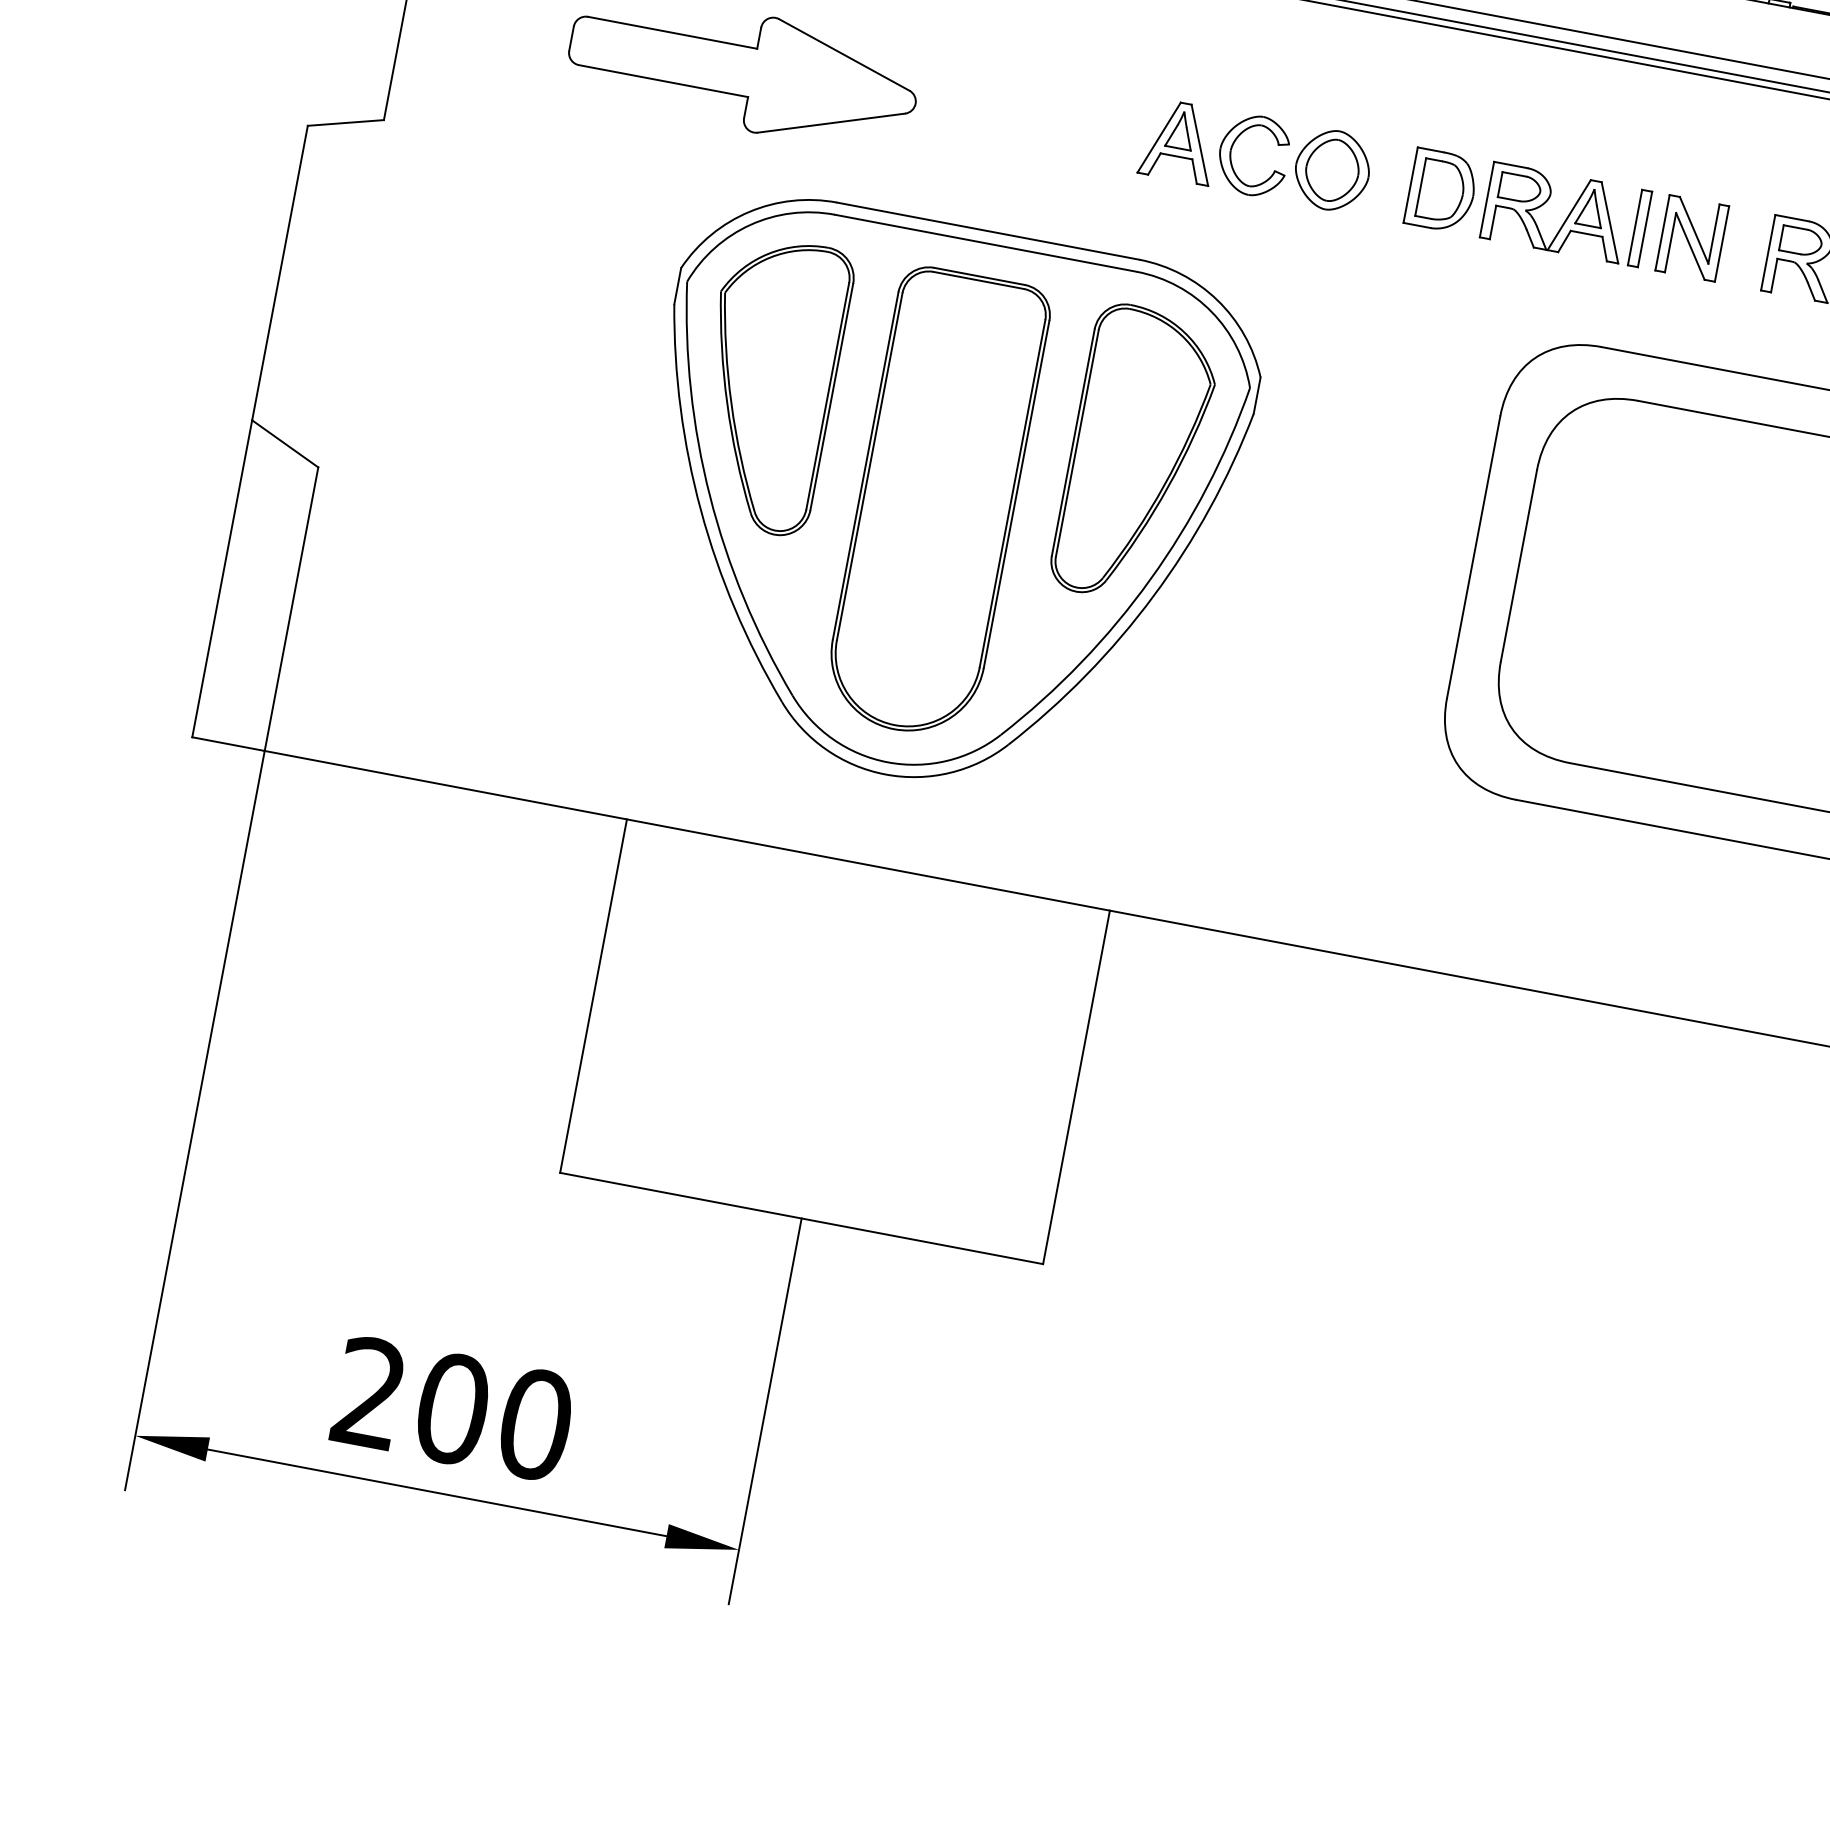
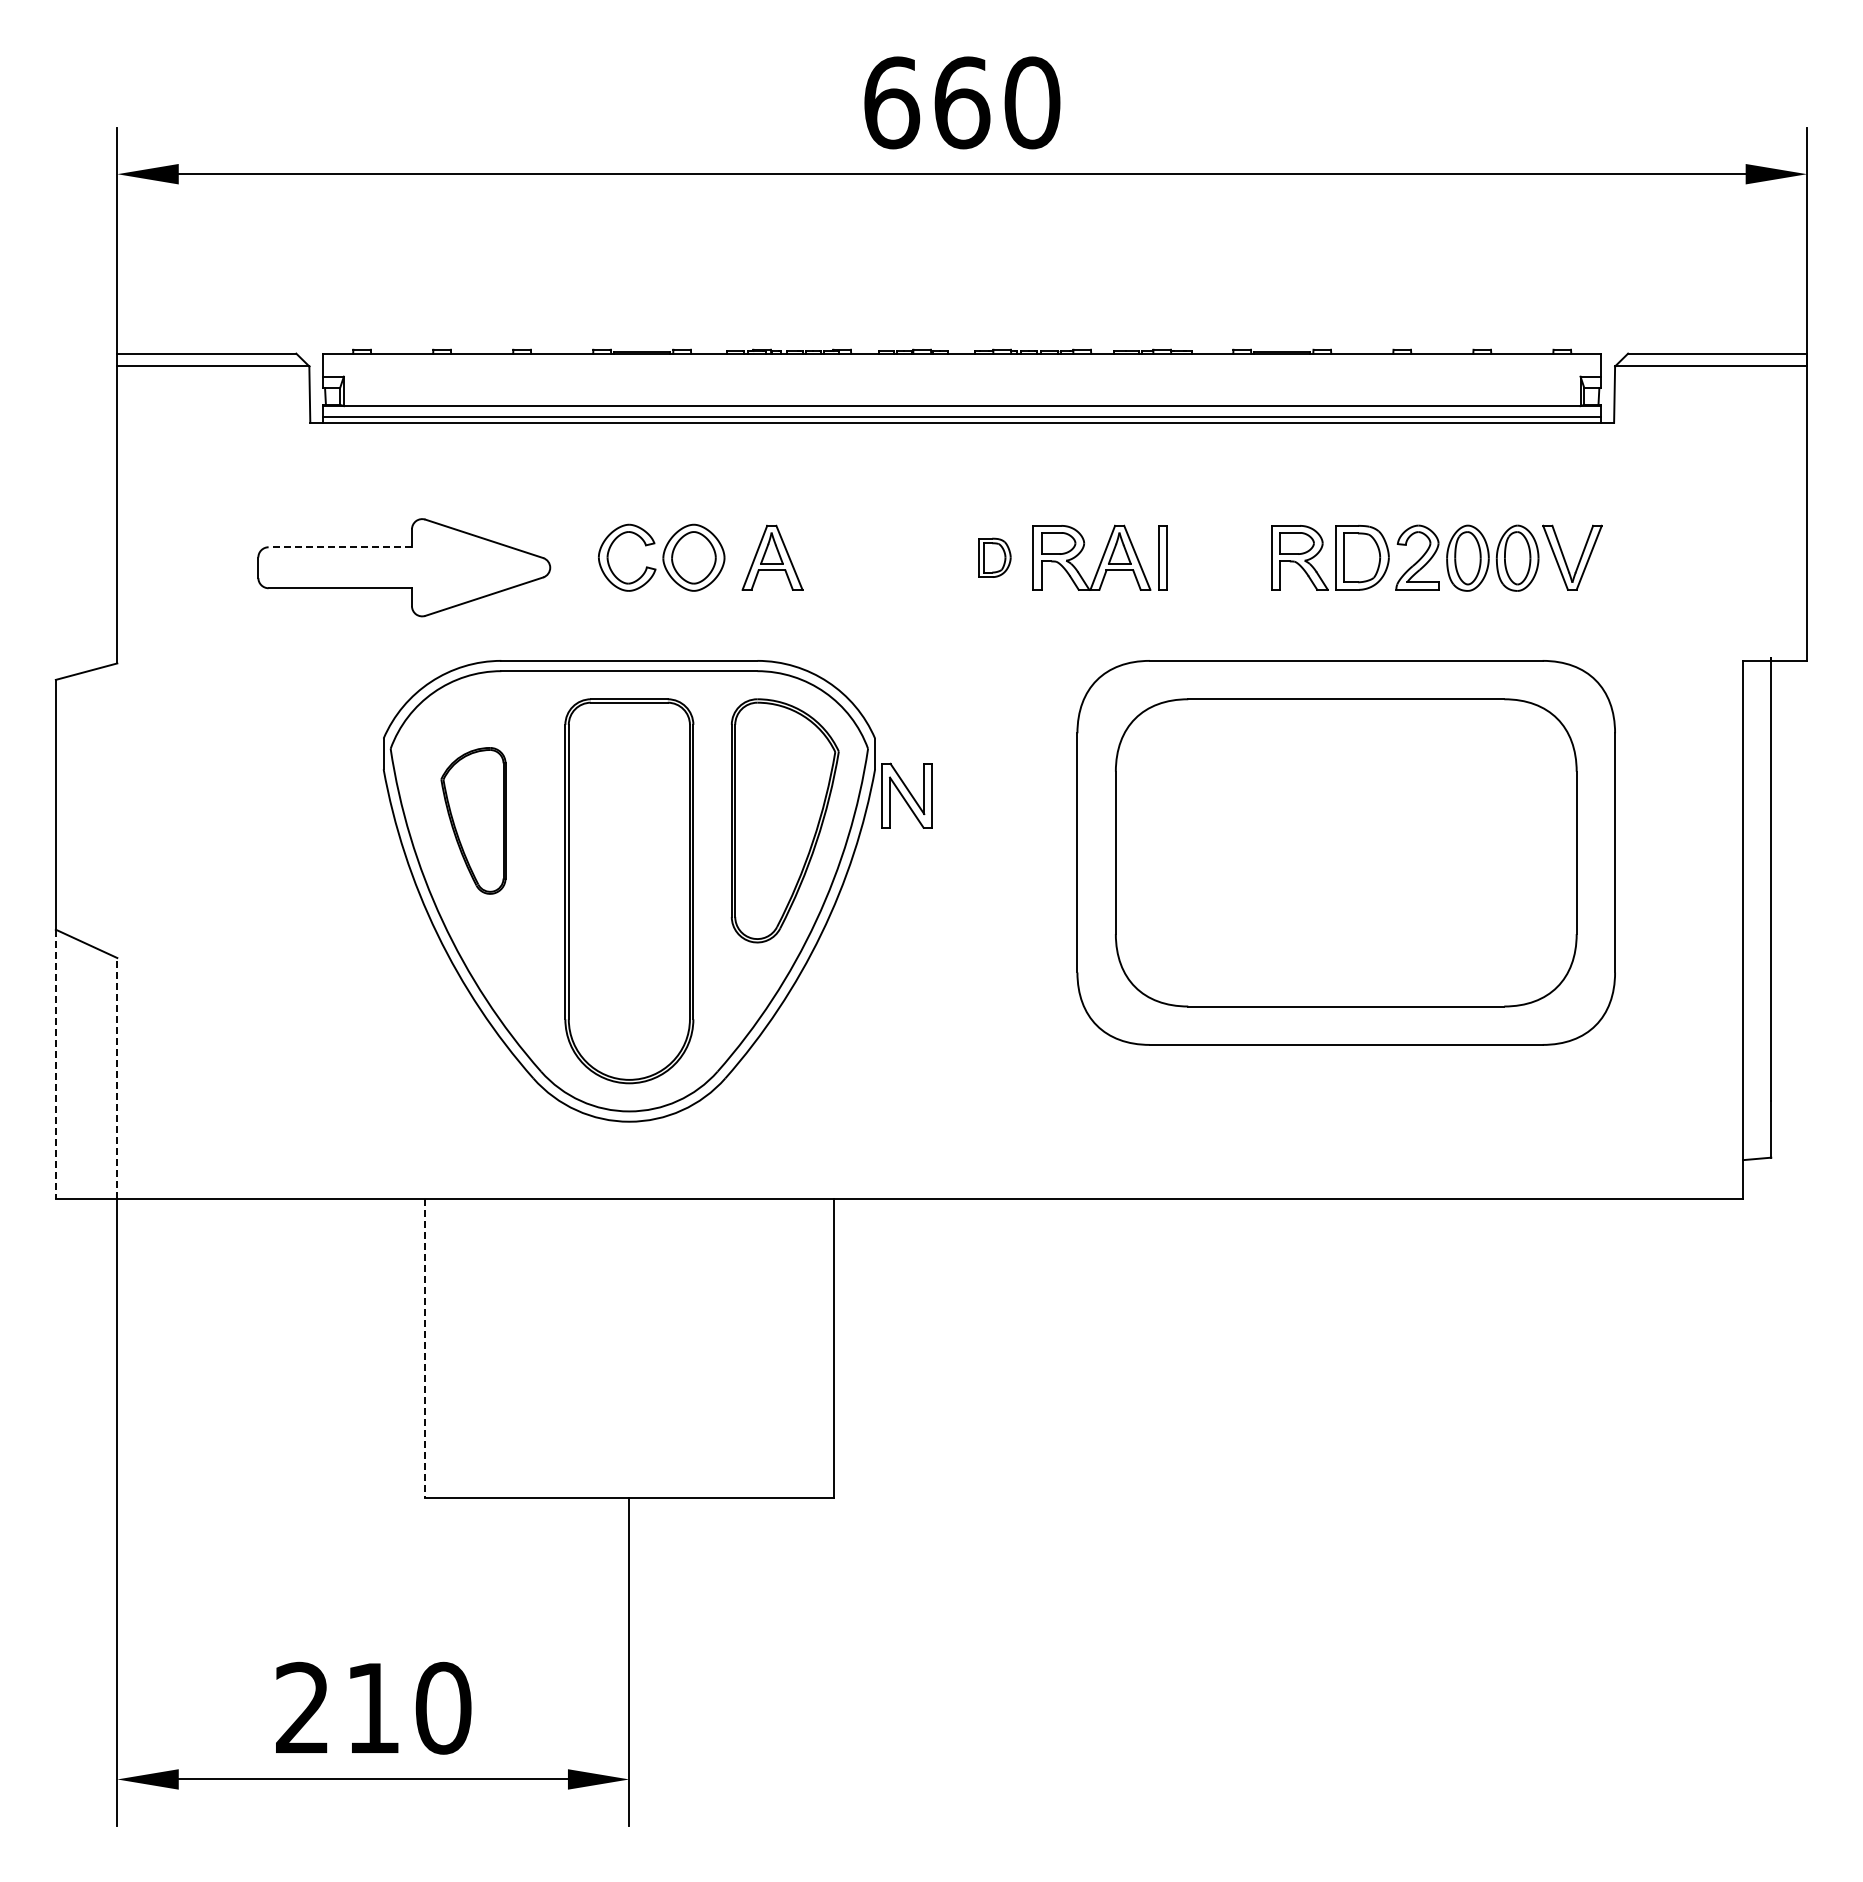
line: (672, 33) -> (340, 547), solid -> dashed
part: (1294, 162) -> (661, 557), moved
part: (1441, 190) -> (994, 557), size x0.6
part: (1691, 237) -> (906, 795), moved
part: (768, 384) -> (473, 820), size x0.6
line: (221, 579) -> (55, 1064), solid -> dashed
line: (291, 608) -> (117, 1077), solid -> dashed
line: (593, 996) -> (424, 1348), solid -> dashed
text: (453, 1408) -> (373, 1707), 200 -> 210

